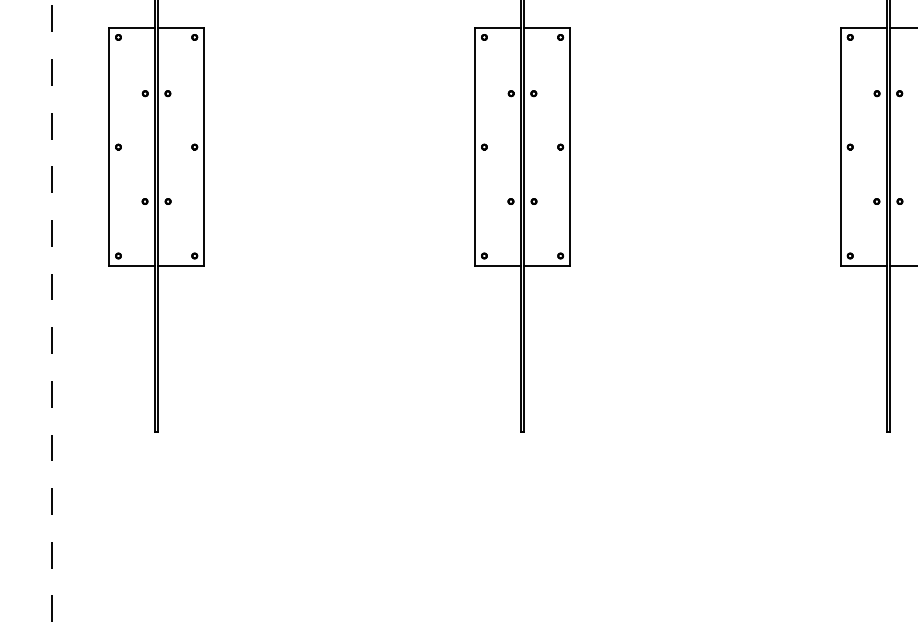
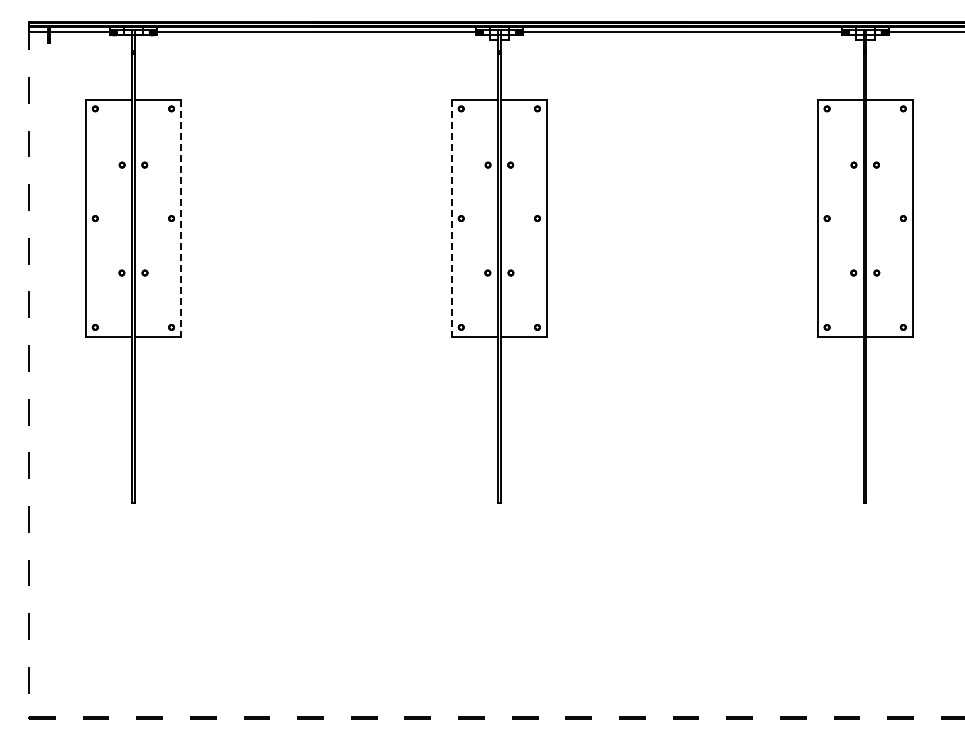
line: (204, 147) -> (181, 218), solid -> dashed
line: (474, 147) -> (451, 218), solid -> dashed

